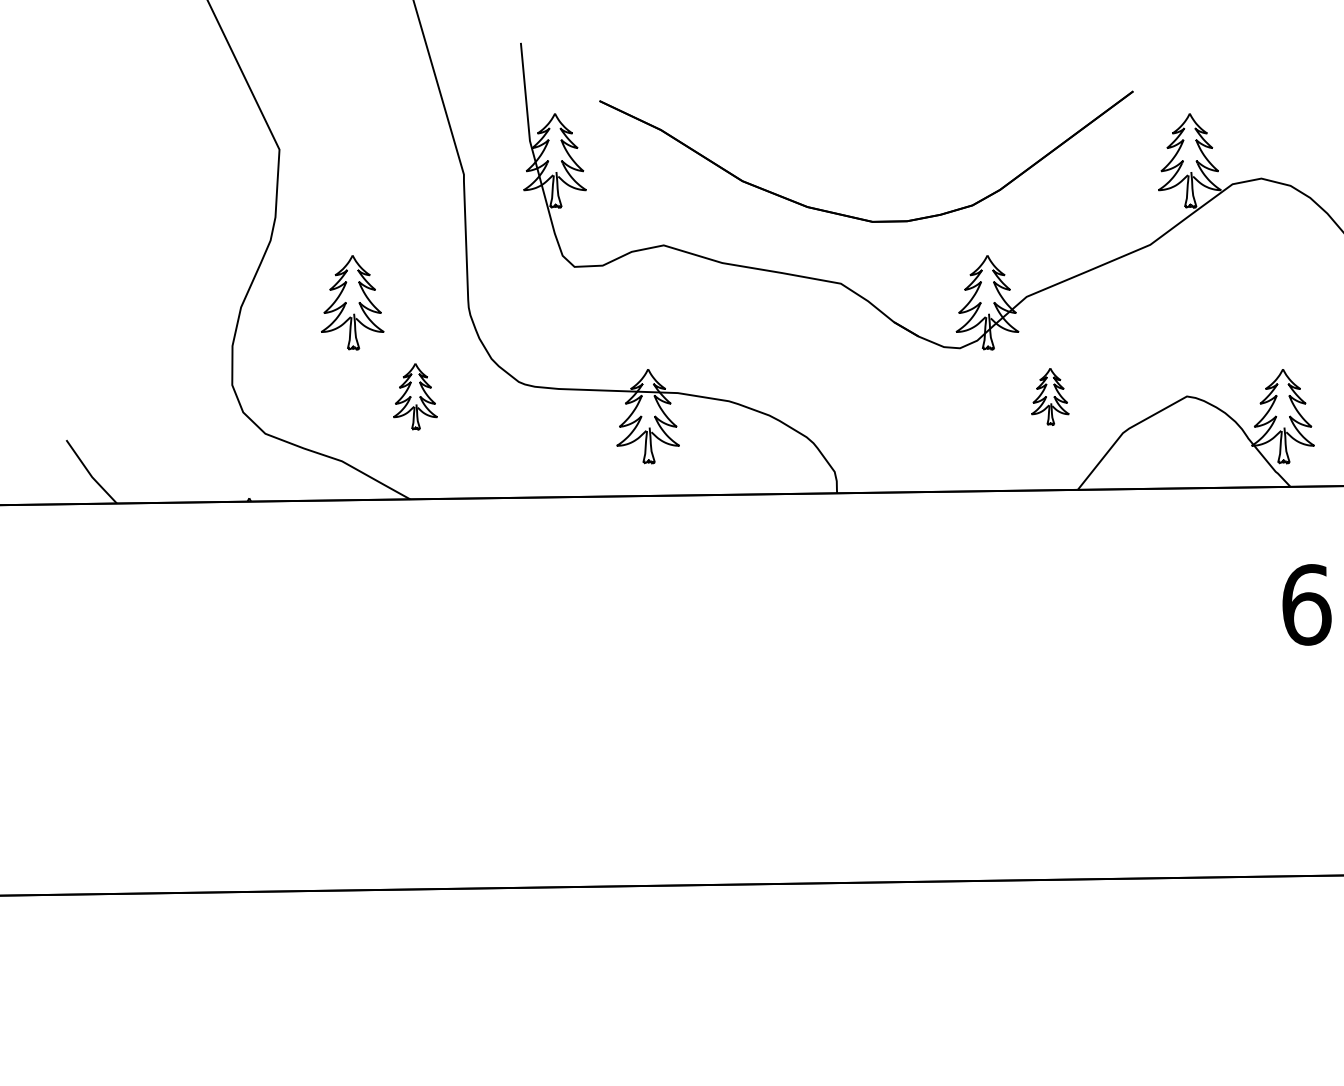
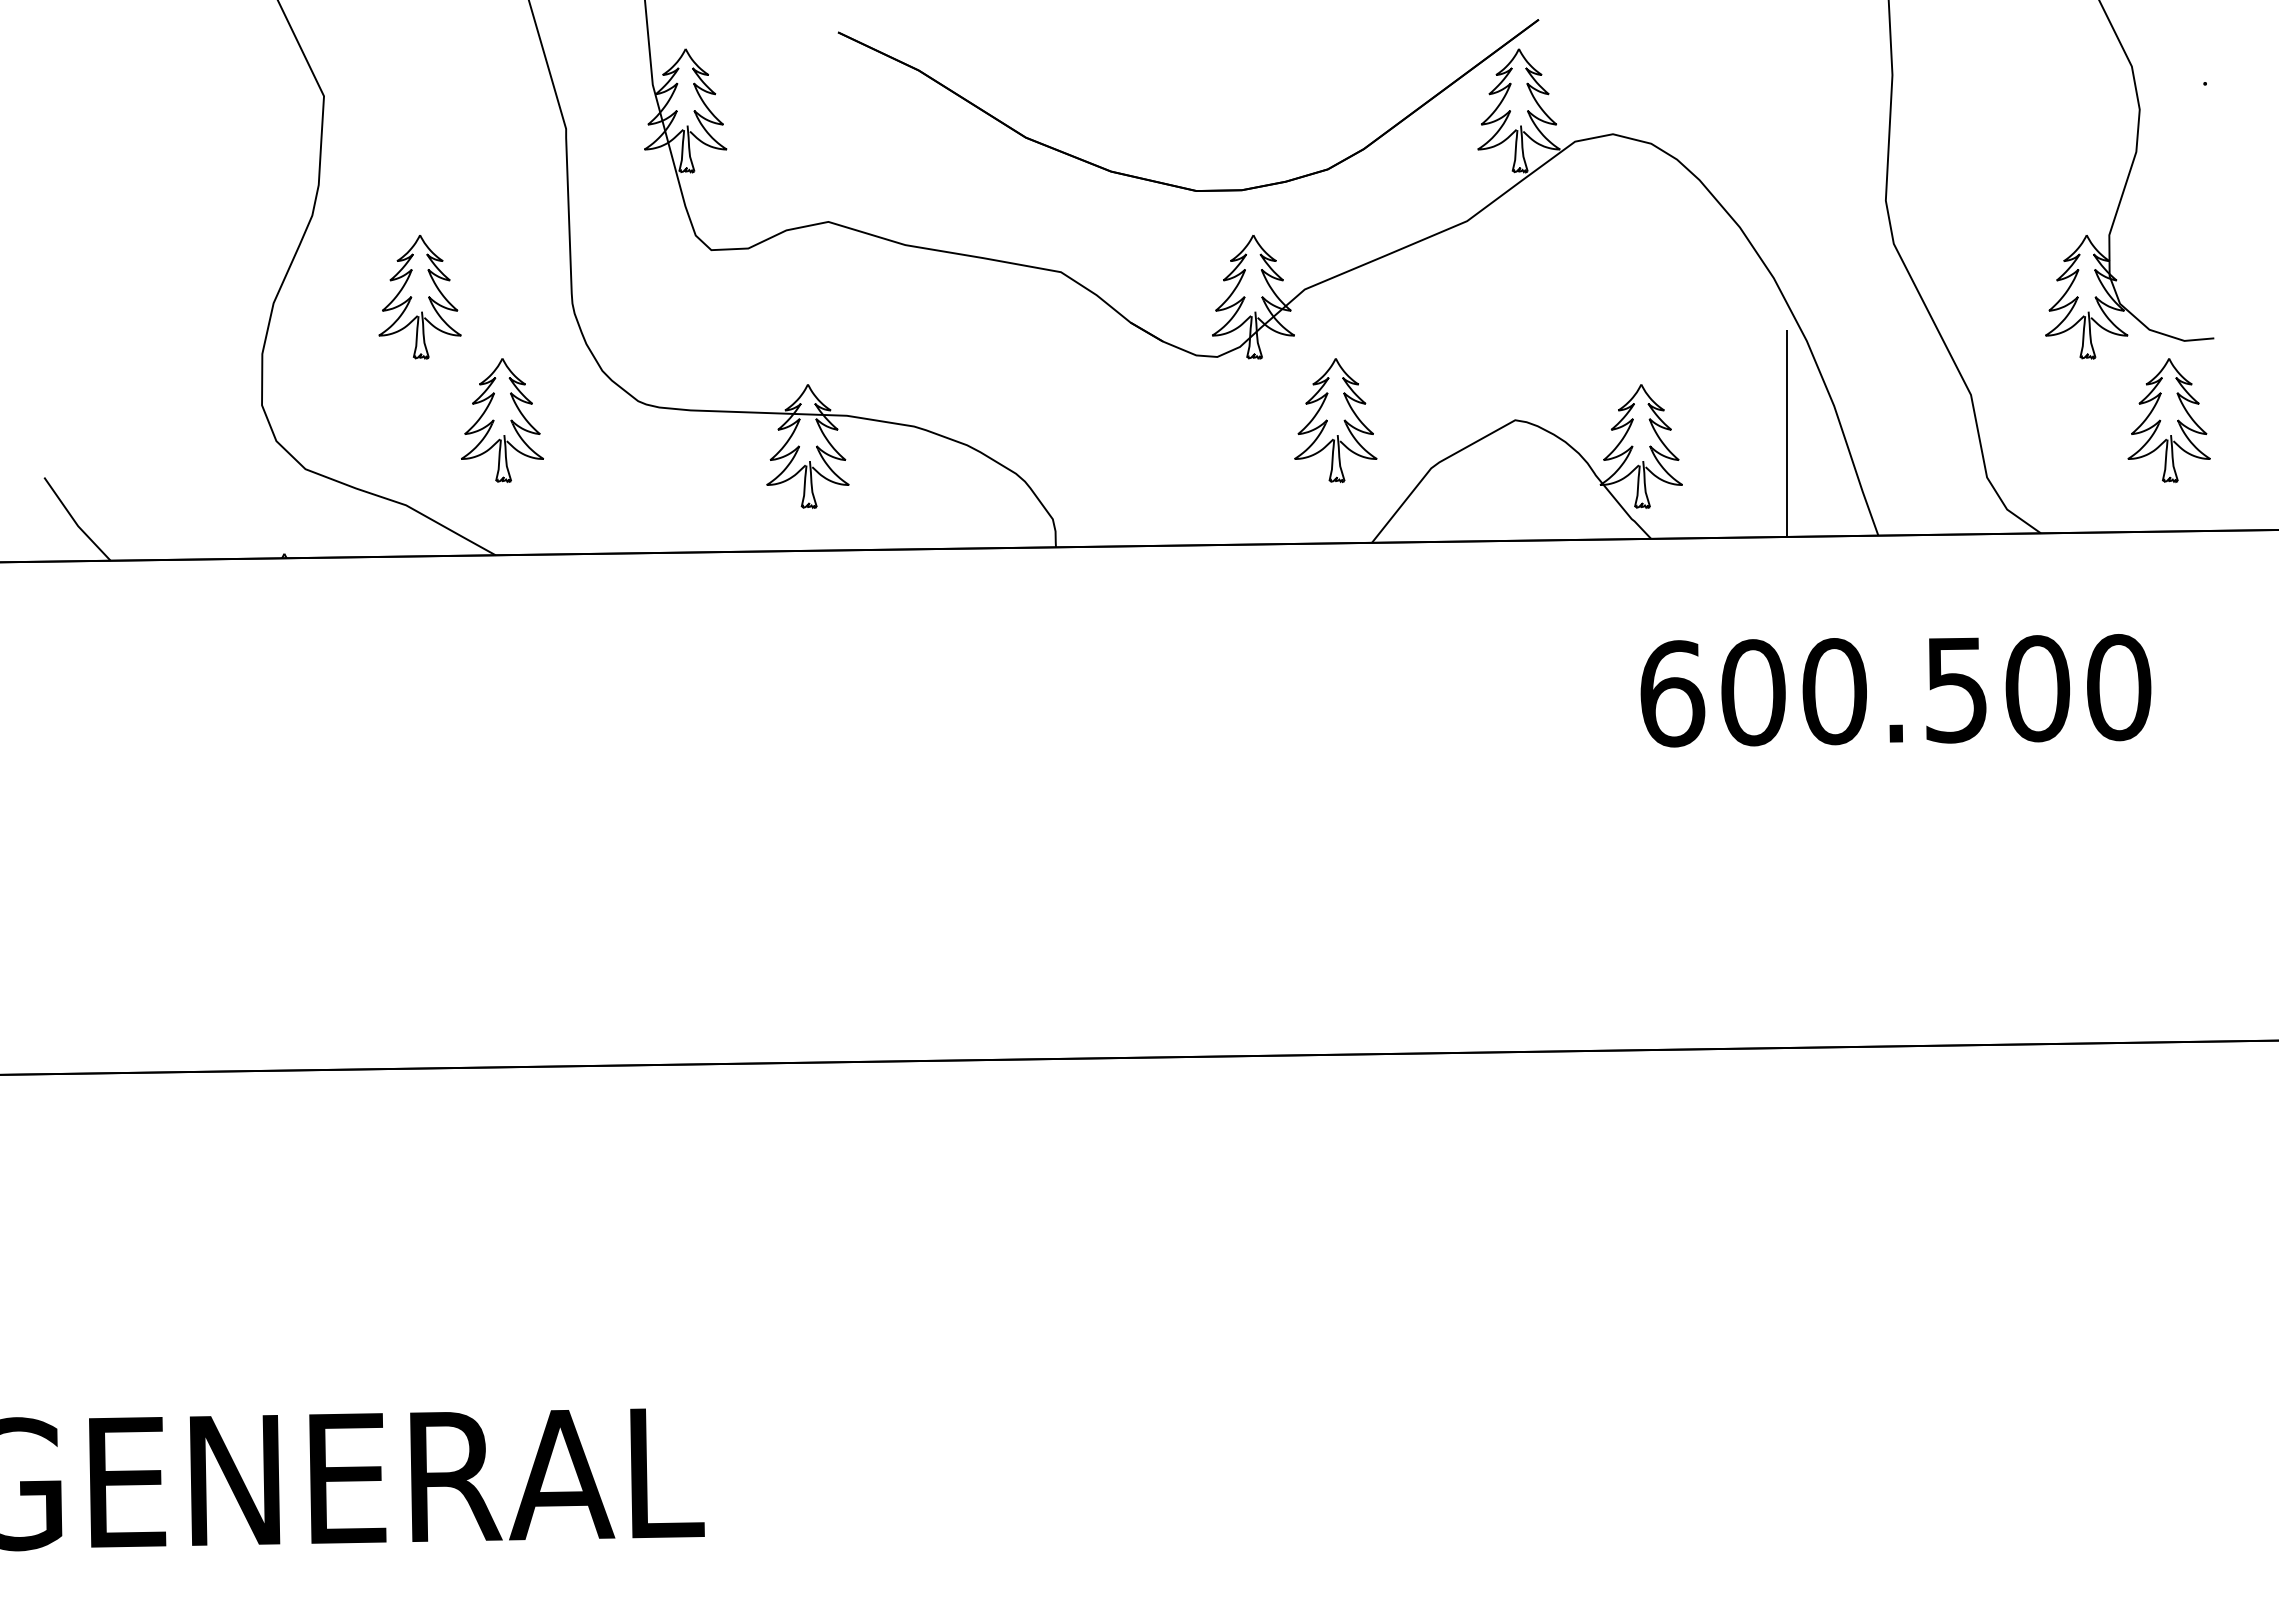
part: (851, 216) -> (1169, 183), moved
part: (415, 396) -> (502, 420), size x1.43
part: (1050, 396) -> (1335, 420), size x1.67

